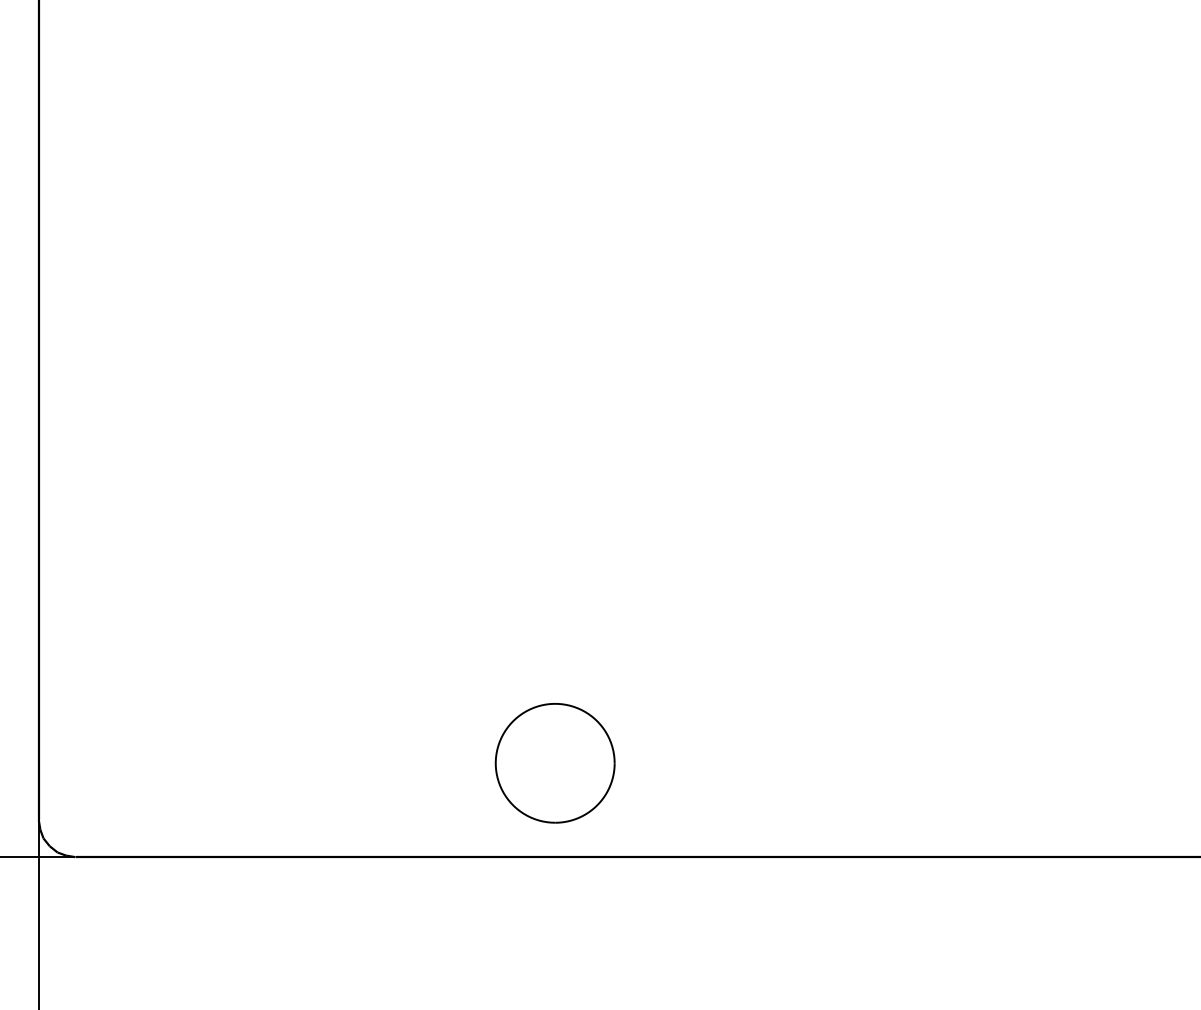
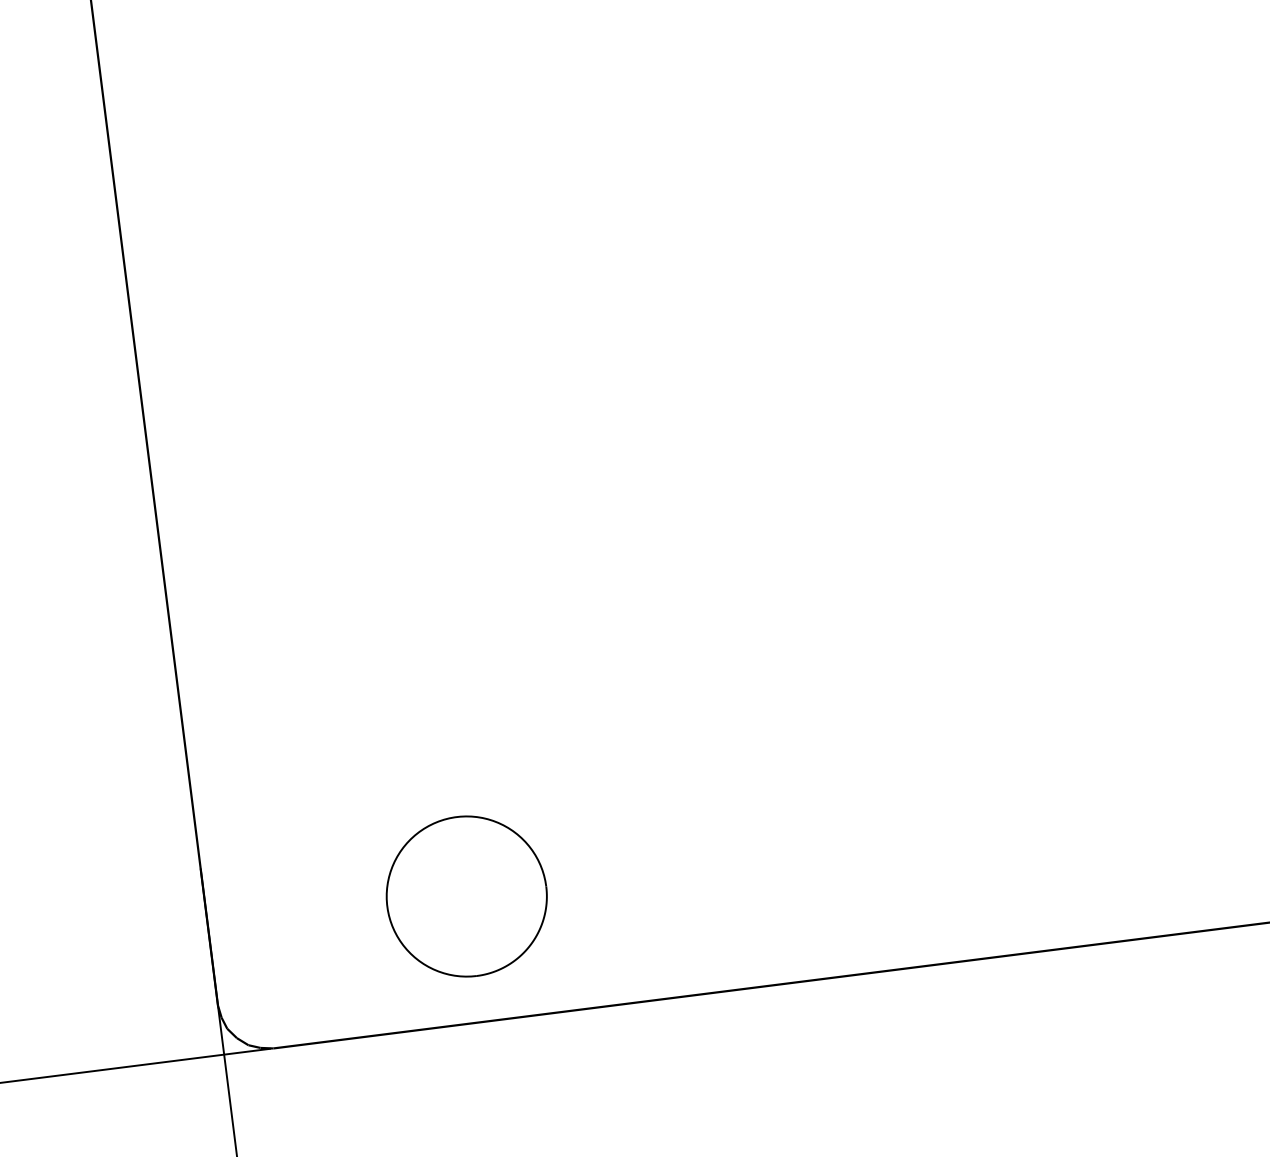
part: (554, 763) -> (465, 896), moved

